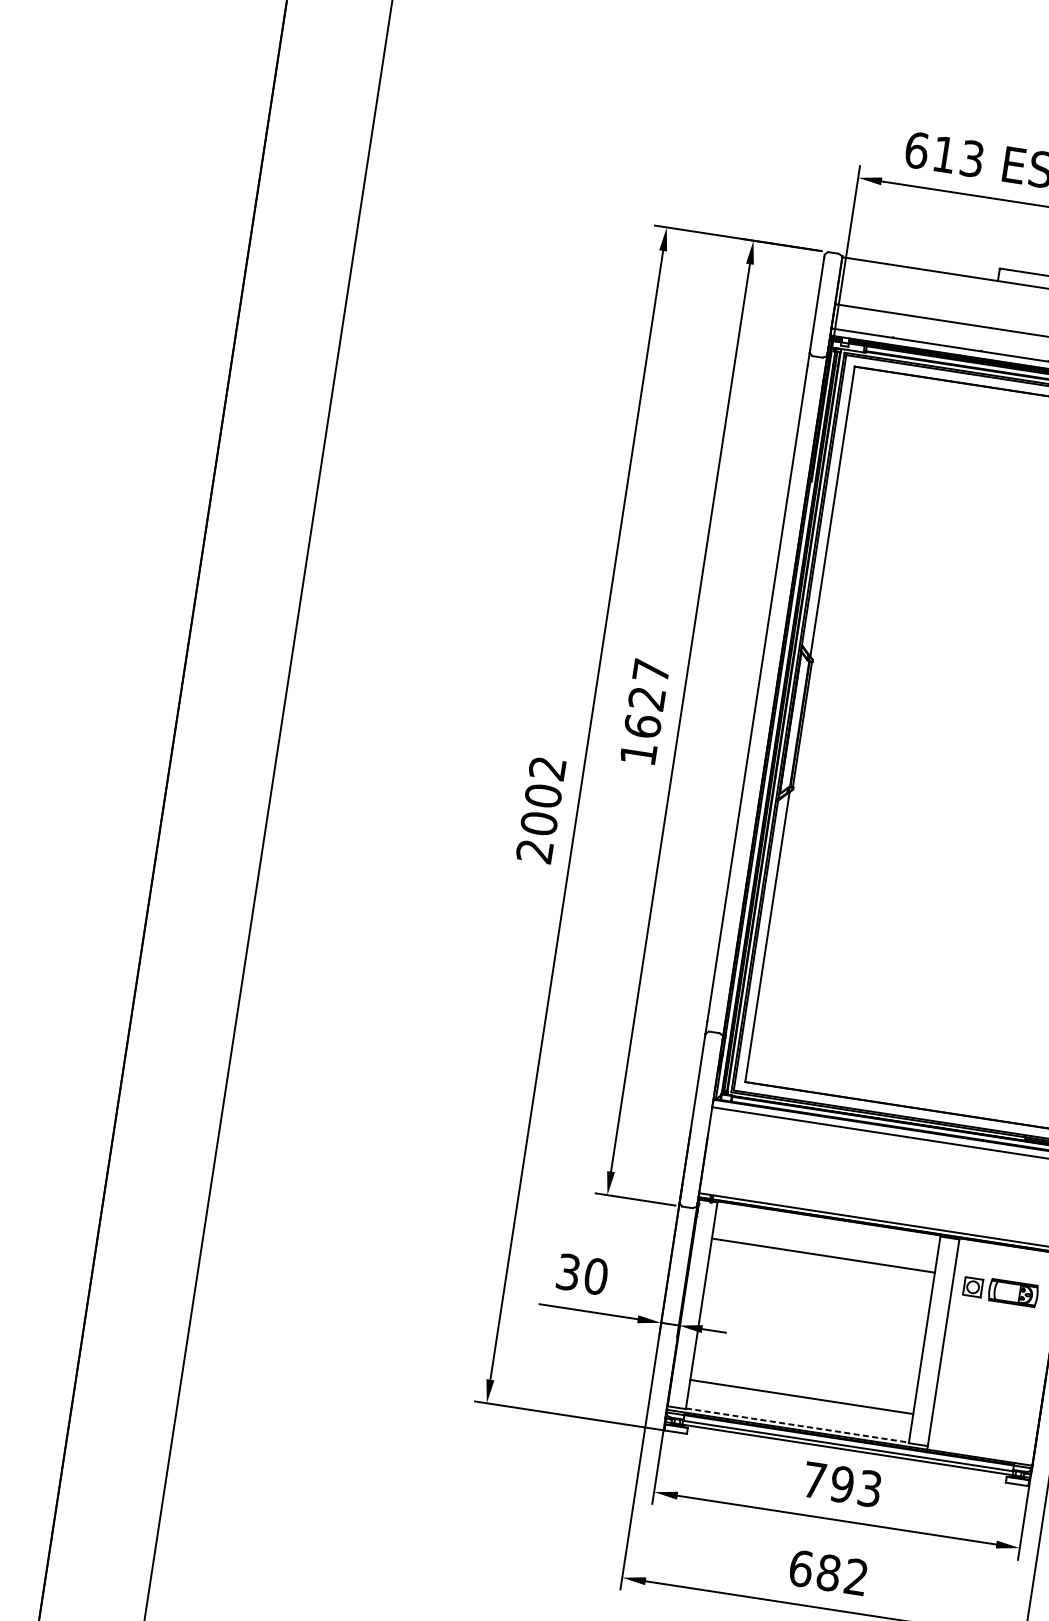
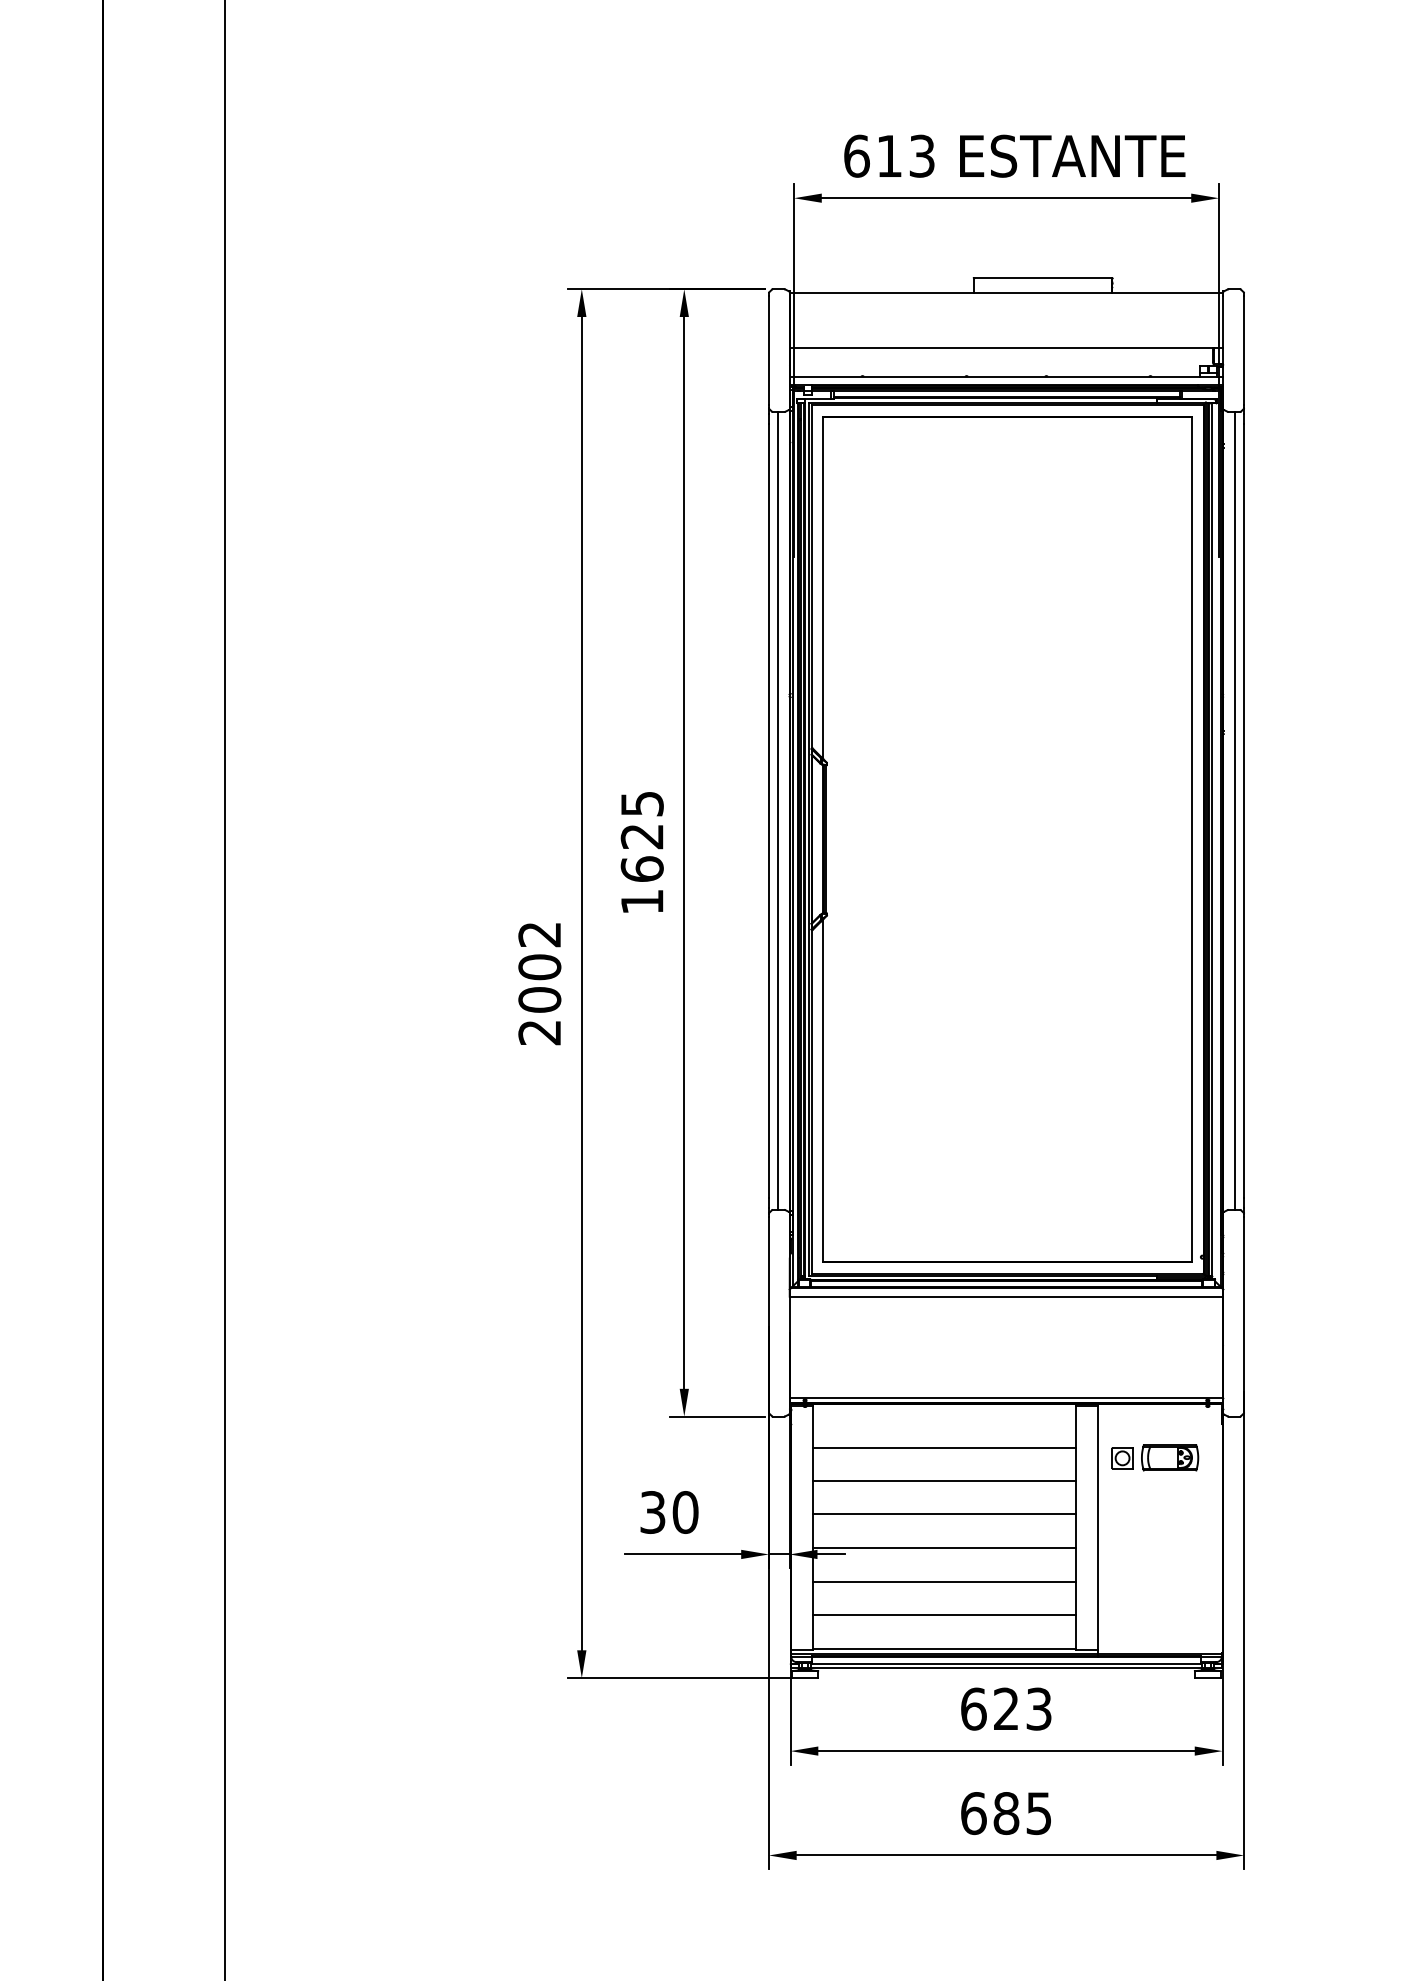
text: (651, 671) -> (642, 804), 1627 -> 1625
line: (765, 694) -> (778, 810), added
line: (818, 1282) -> (943, 1480), added
line: (814, 1311) -> (943, 1514), added
line: (809, 1339) -> (943, 1547), added
line: (805, 1368) -> (943, 1581), added
line: (797, 1425) -> (944, 1648), dashed -> solid
text: (828, 1481) -> (990, 1708), 793 -> 623
text: (855, 1577) -> (1038, 1813), 682 -> 685

